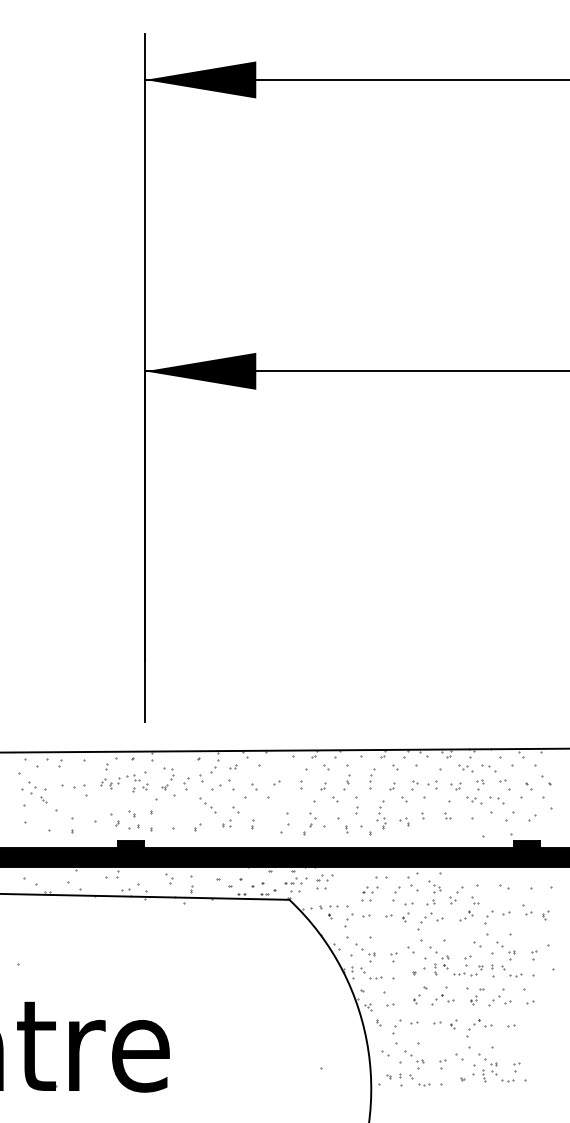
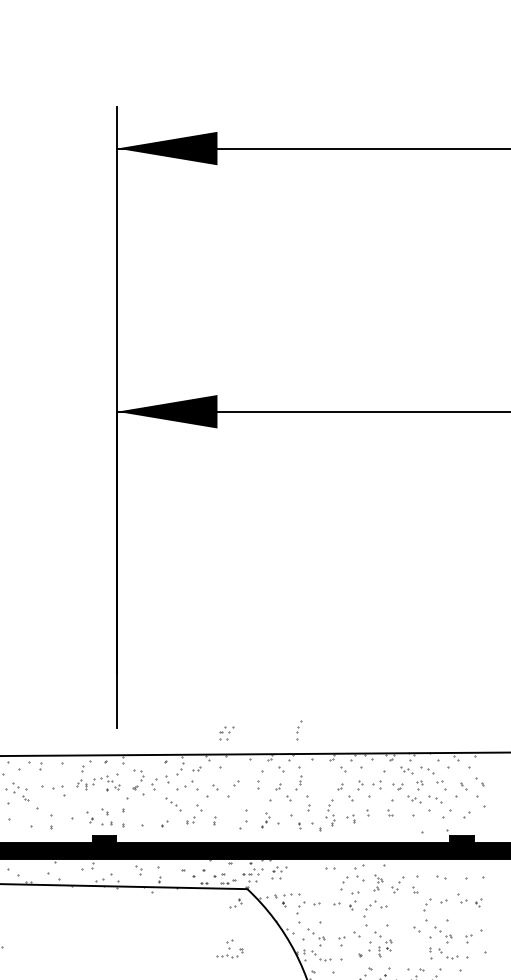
part: (372, 778) -> (298, 729), moved
part: (309, 823) -> (265, 820), size x0.7
part: (433, 892) -> (377, 882), size x0.7
part: (369, 893) -> (226, 733), moved
part: (466, 915) -> (236, 903), moved
part: (468, 965) -> (230, 948), moved

